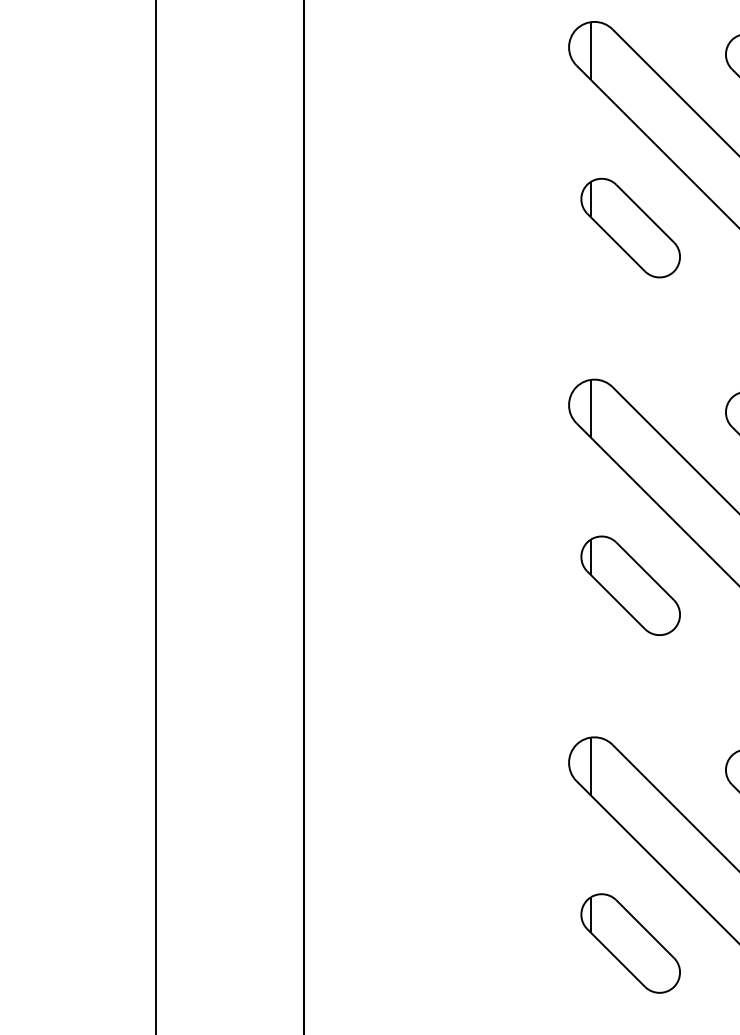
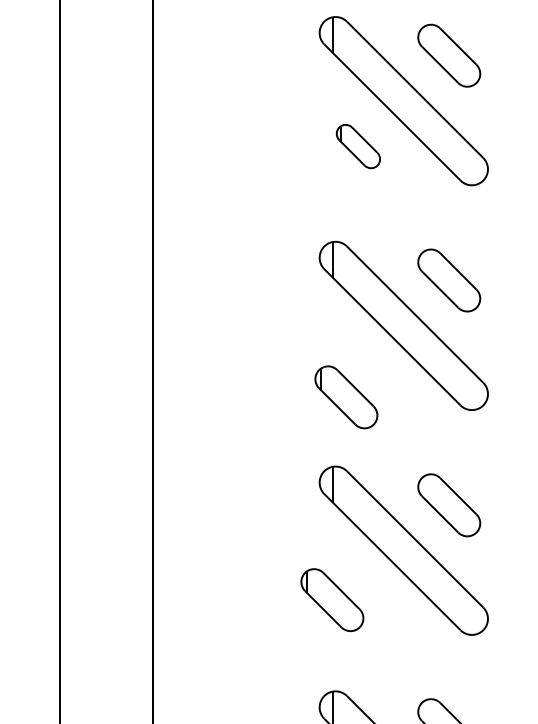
part: (630, 227) -> (358, 146), size x0.7
part: (630, 586) -> (346, 397), moved
part: (630, 942) -> (332, 599), moved

